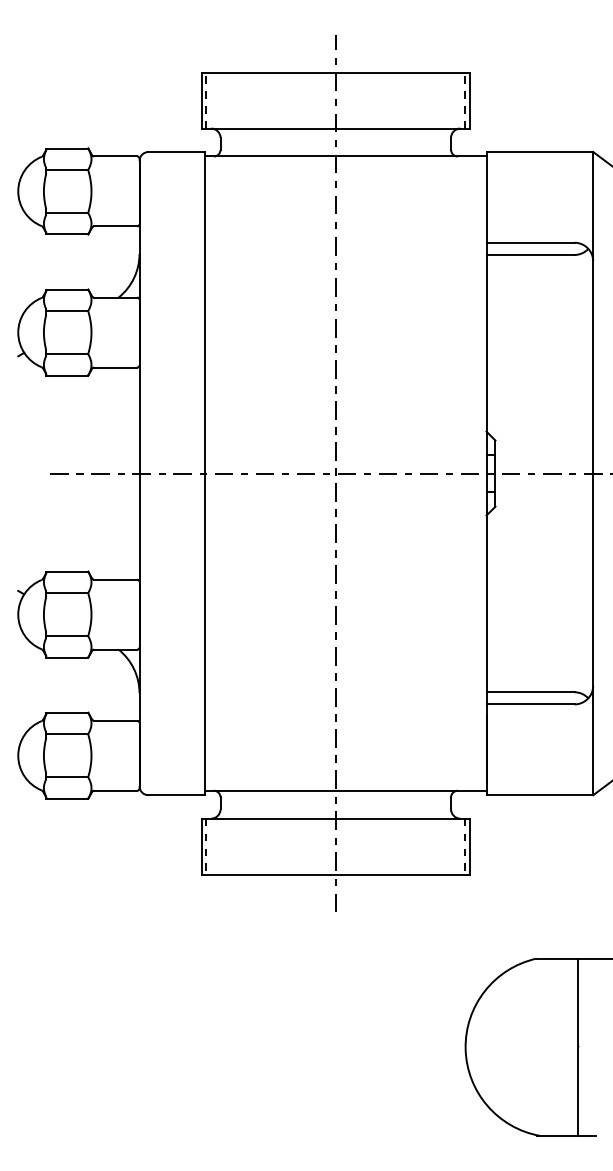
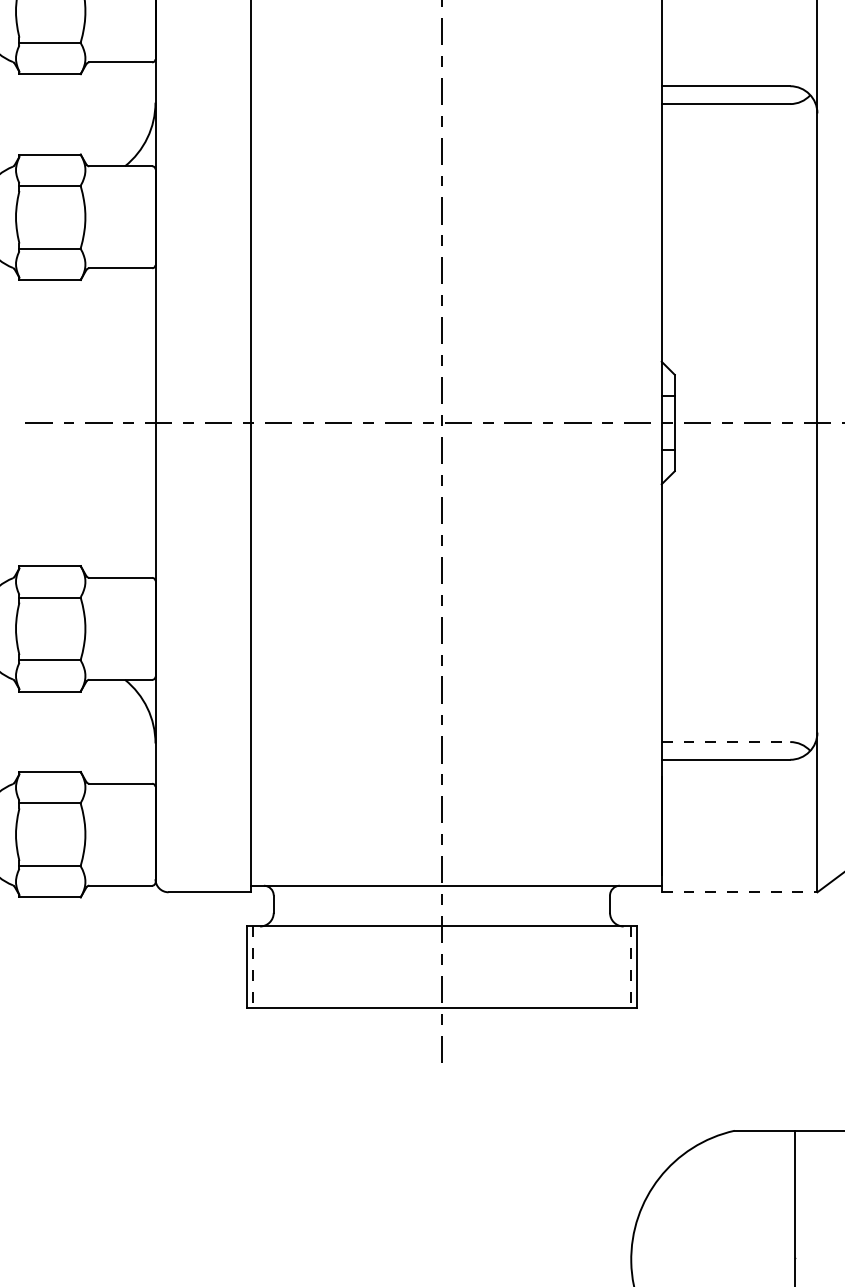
line: (531, 692) -> (727, 742), solid -> dashed
line: (540, 795) -> (740, 892), solid -> dashed

